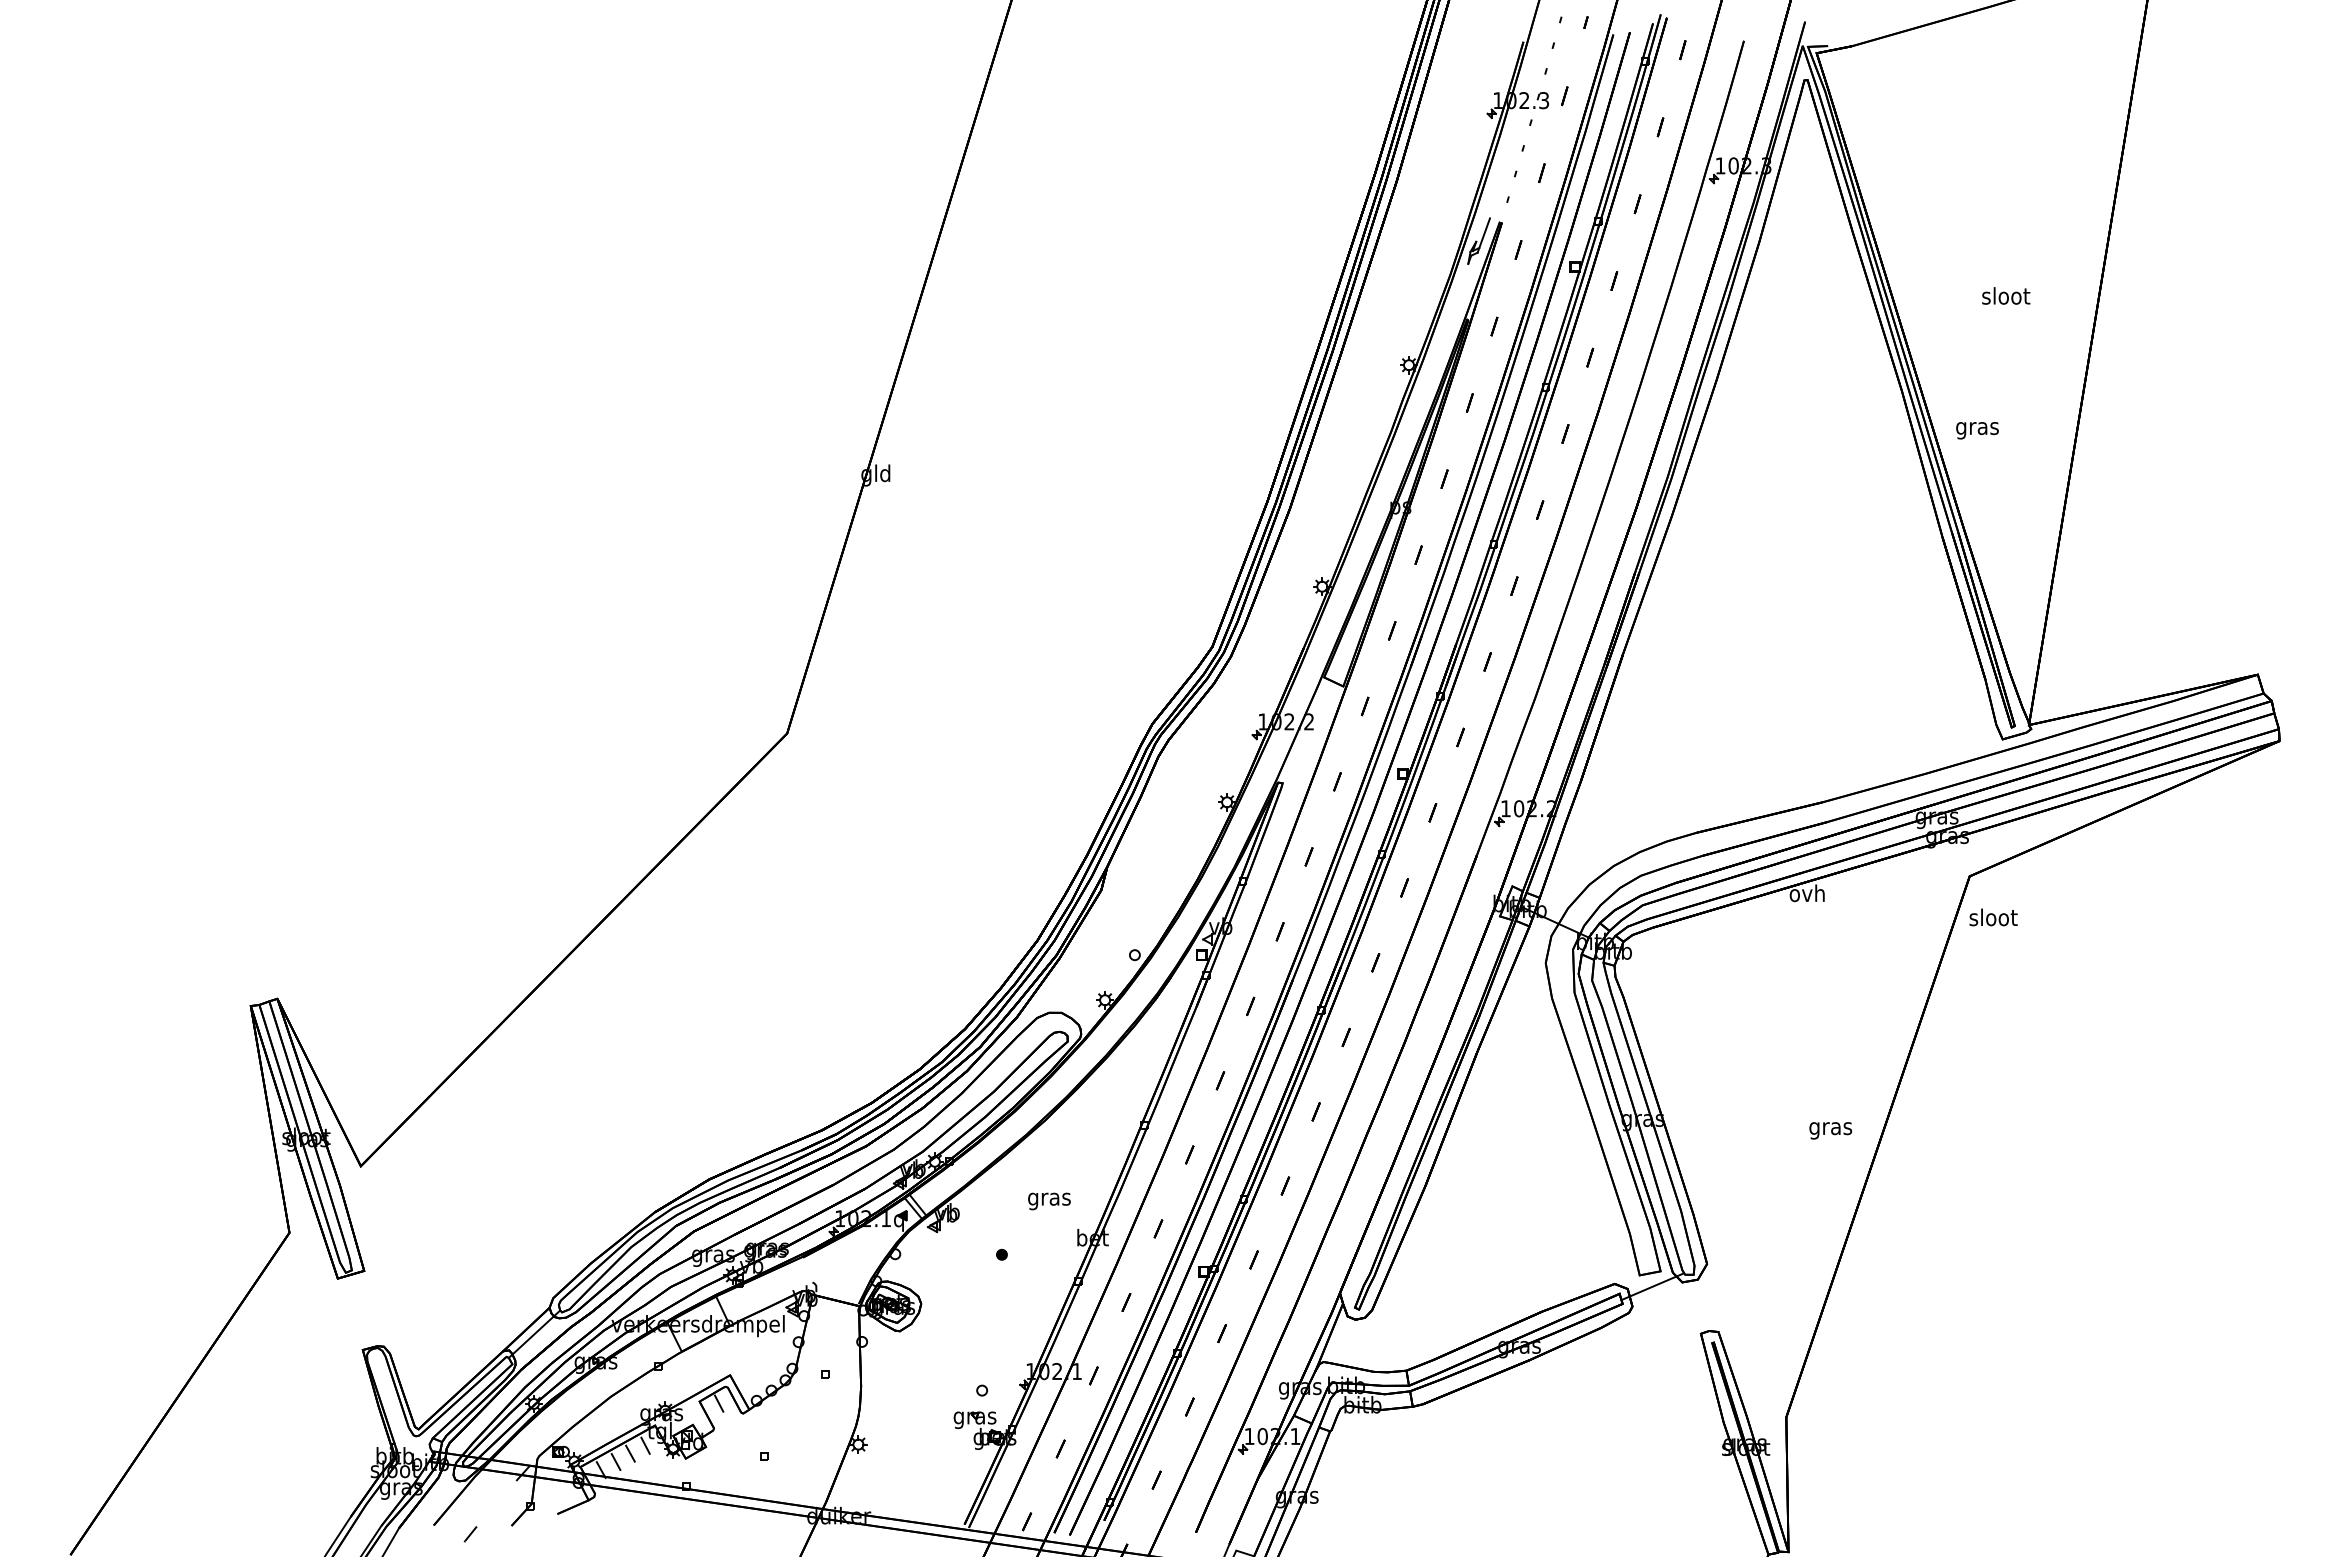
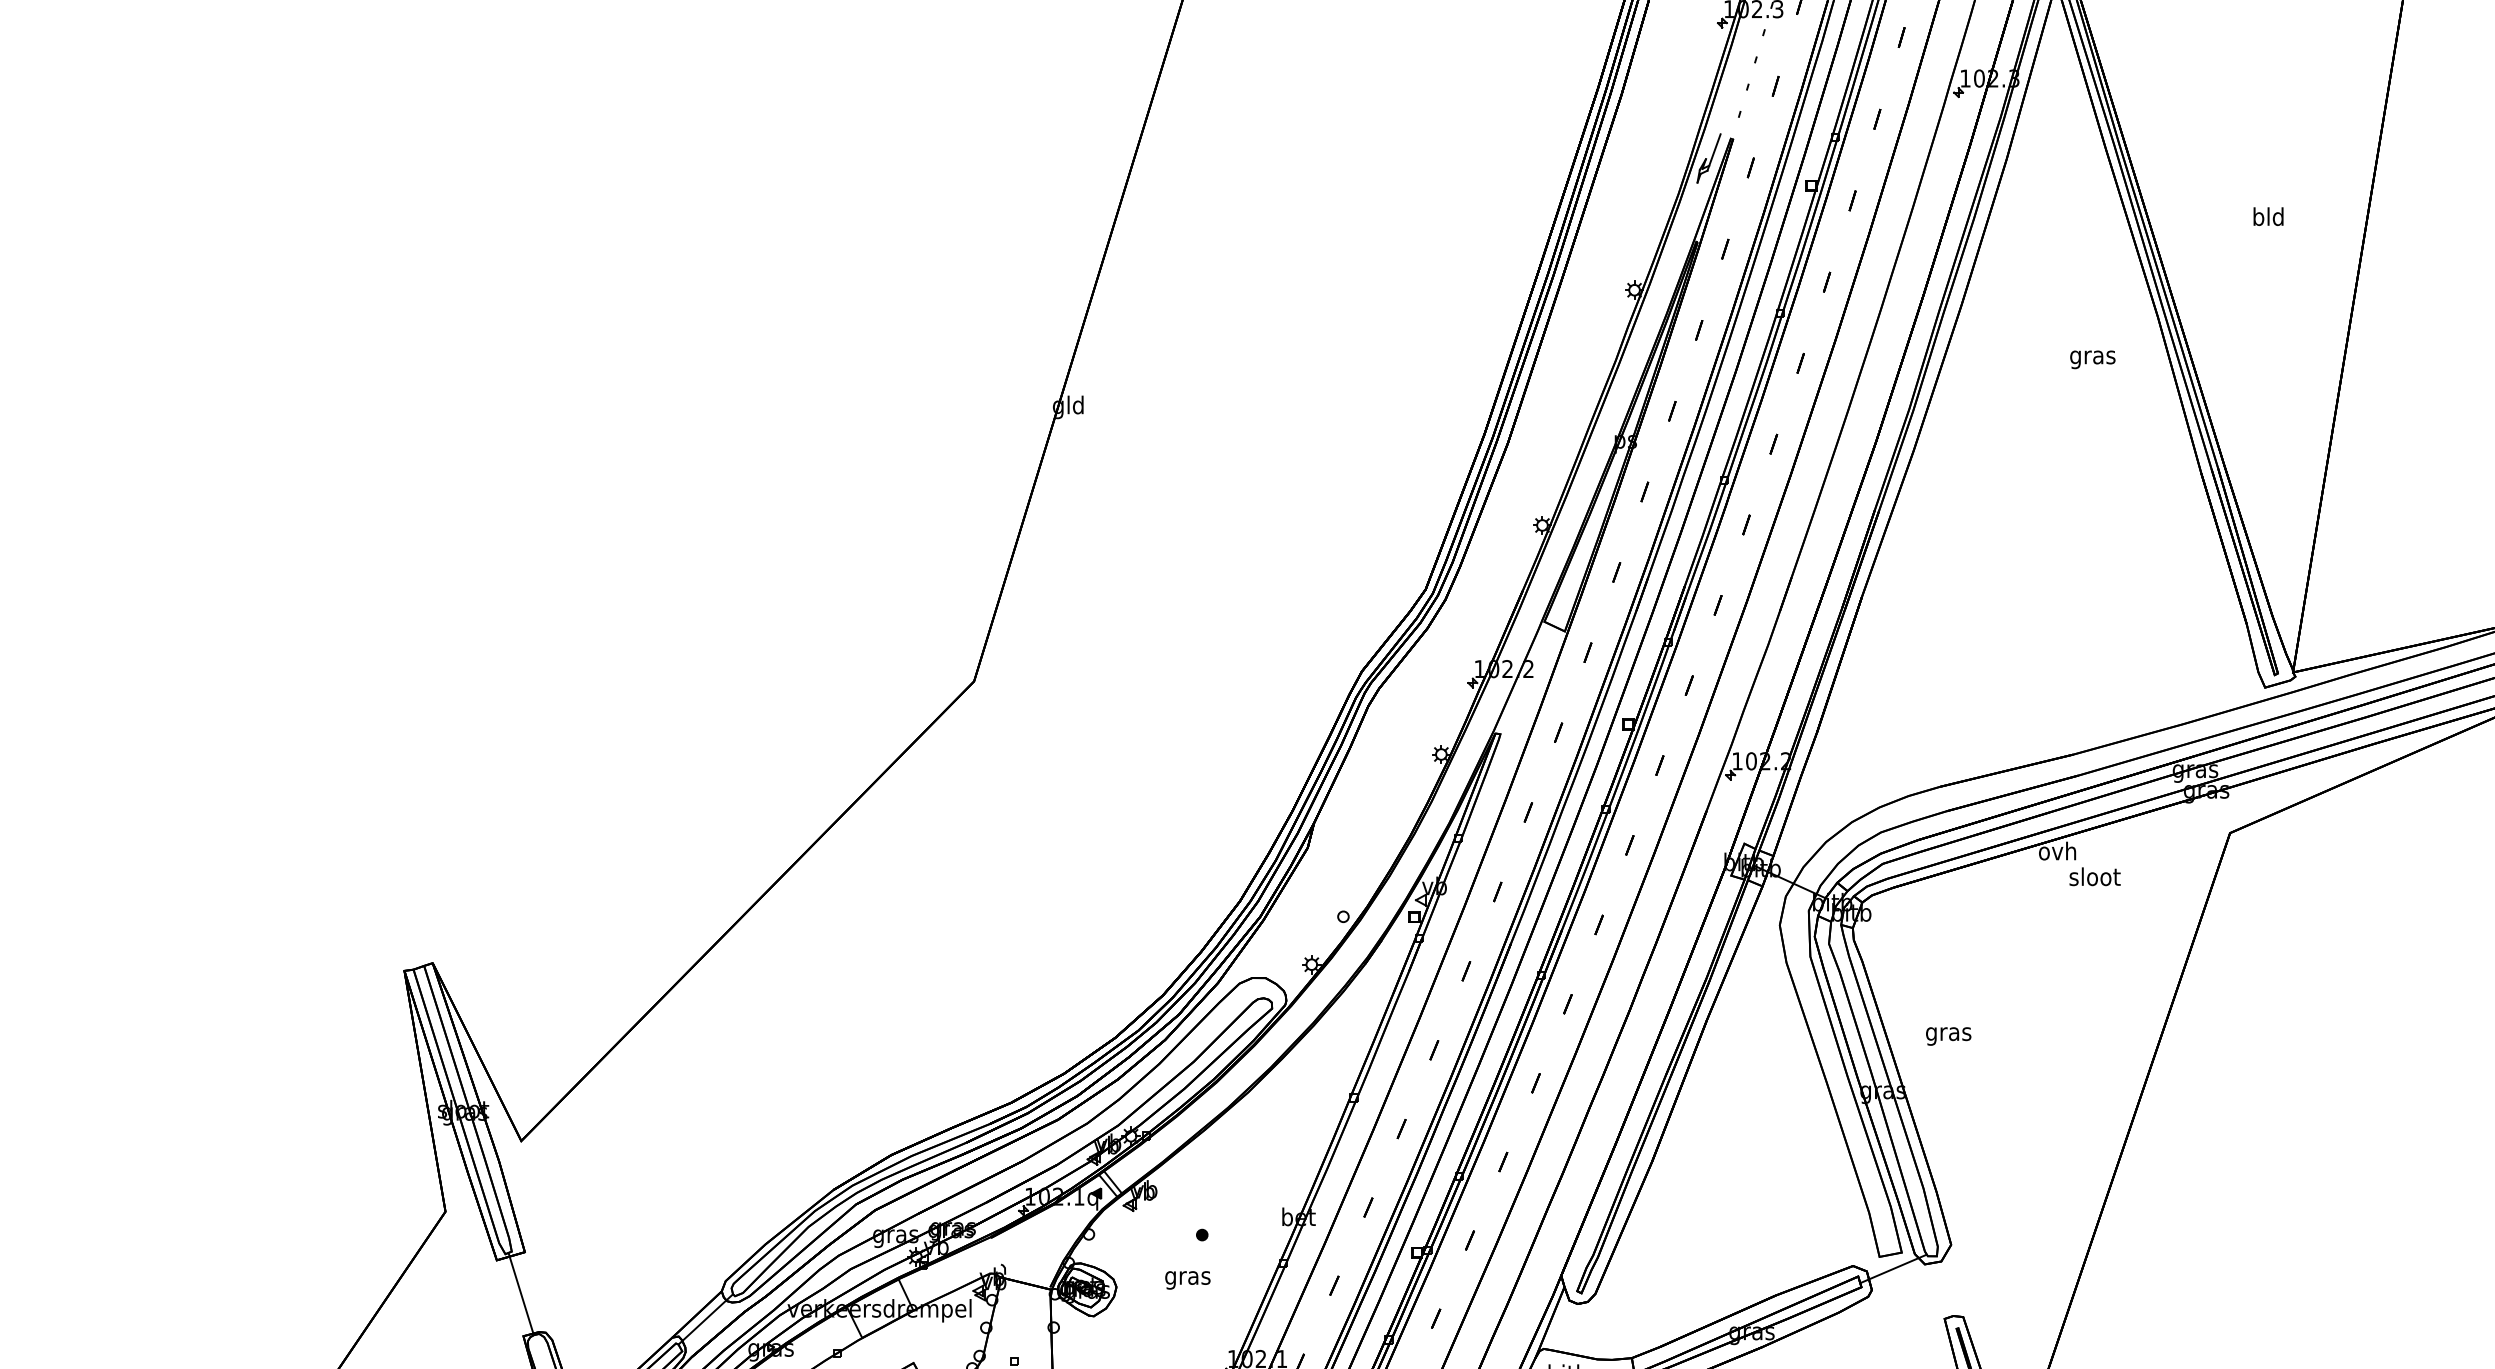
text: (2006, 295) -> (2269, 216), sloot -> bld
text: (1977, 430) -> (2092, 359), moved
text: (1993, 917) -> (2094, 876), moved
text: (1830, 1130) -> (1948, 1036), moved
text: (1049, 1201) -> (1187, 1280), moved
line: (360, 1310) -> (520, 1294), added

